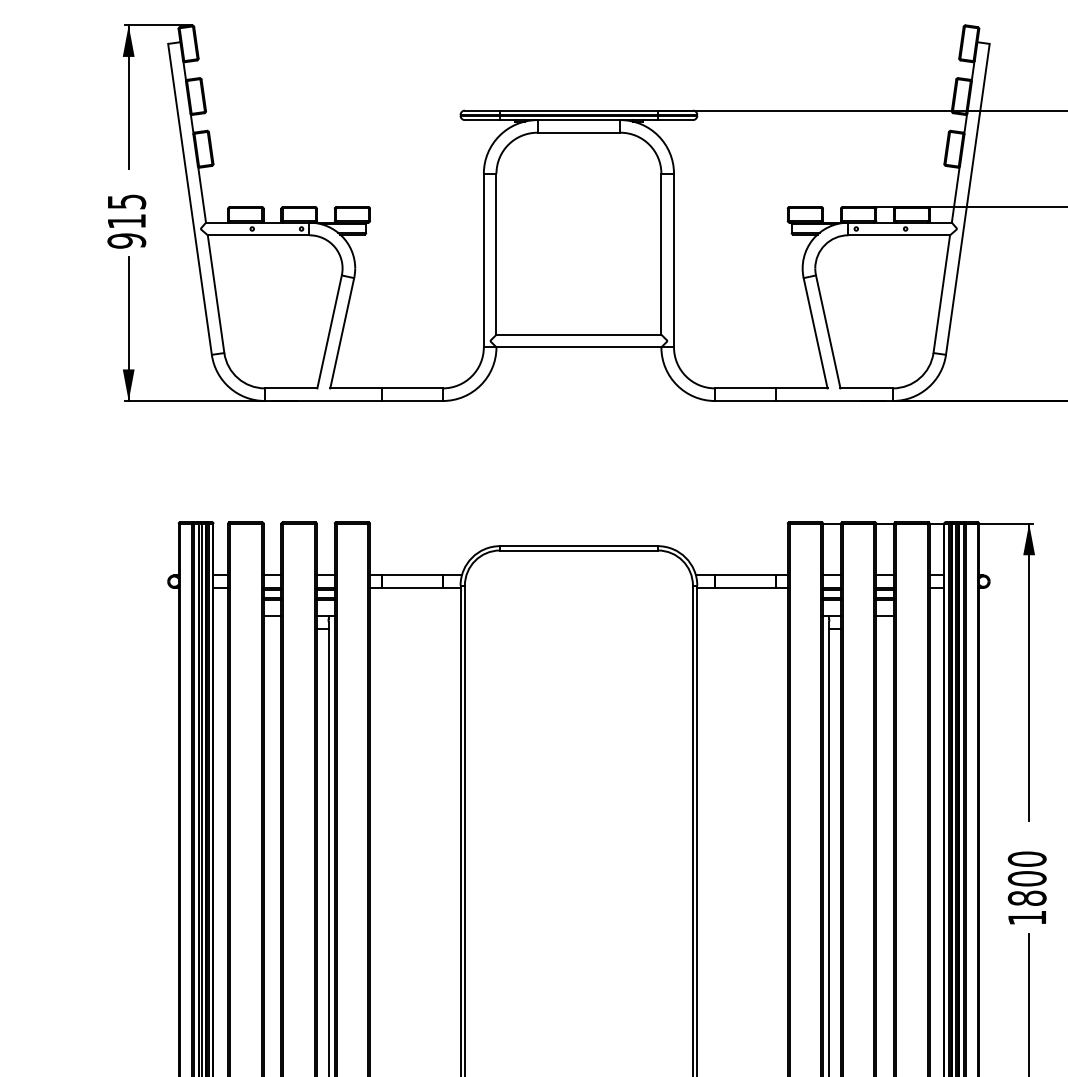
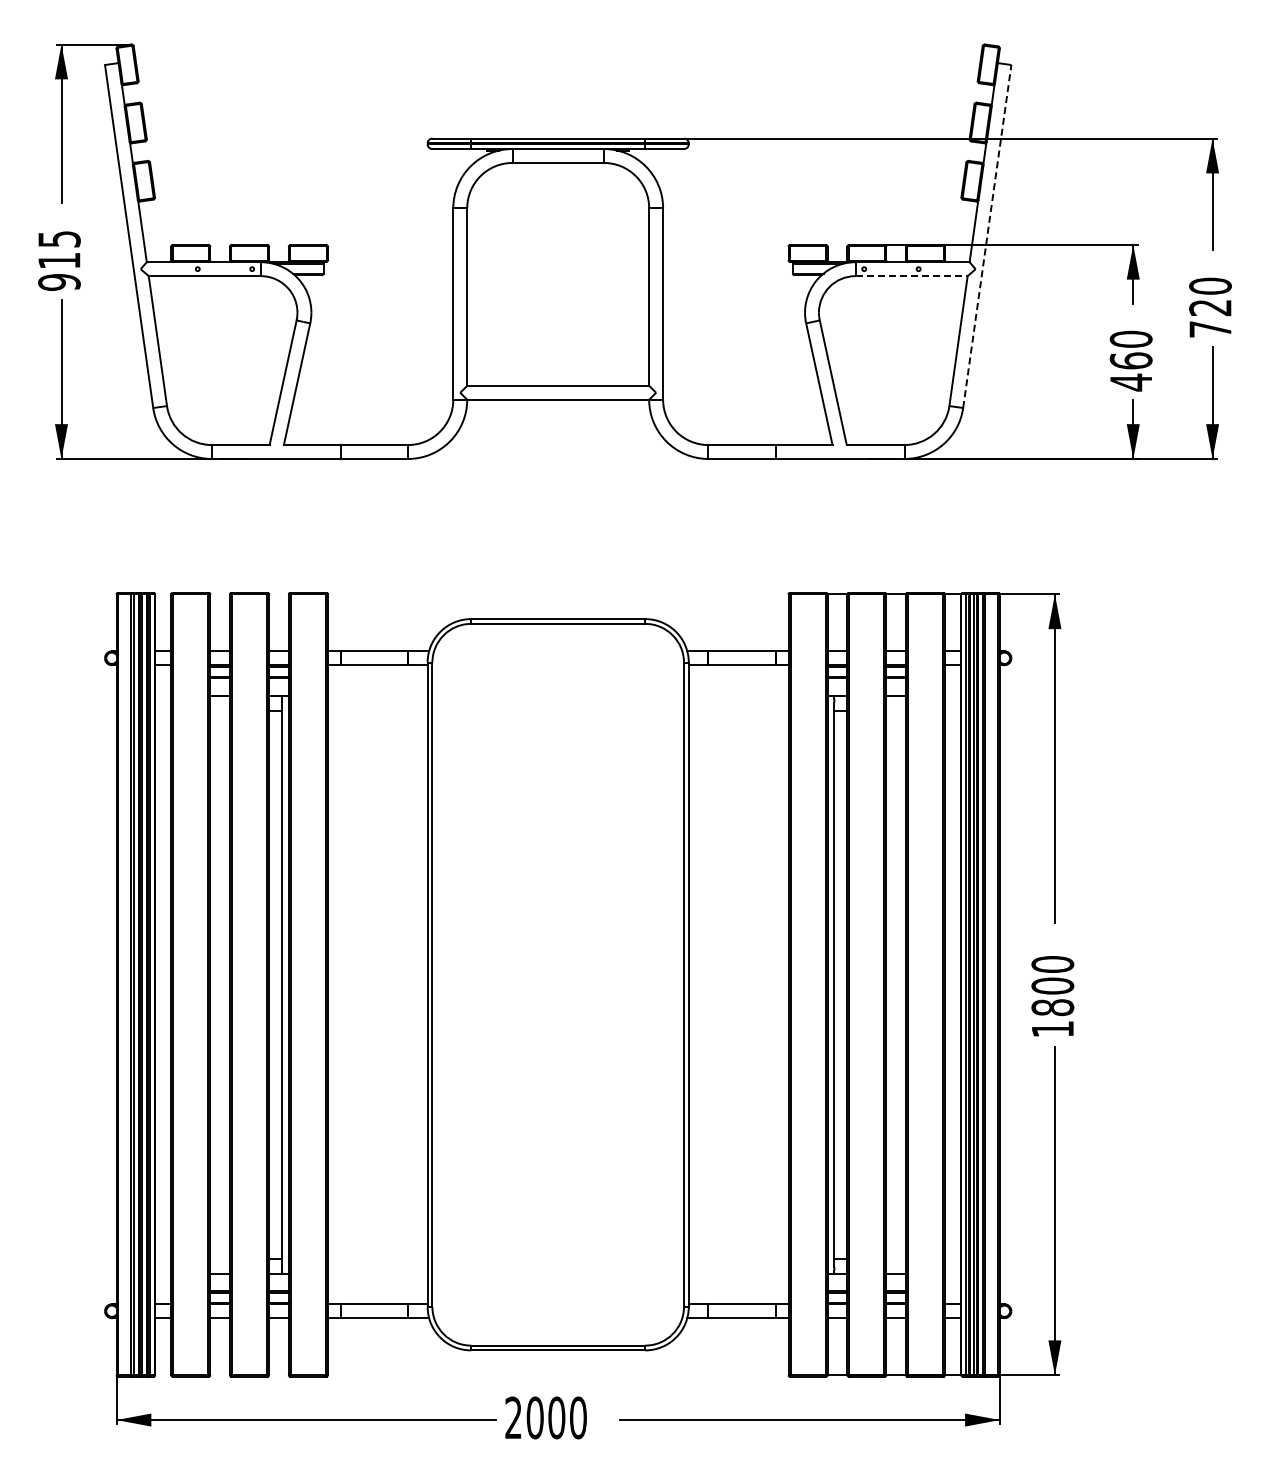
line: (968, 199) -> (987, 236), solid -> dashed
line: (900, 235) -> (912, 276), solid -> dashed

